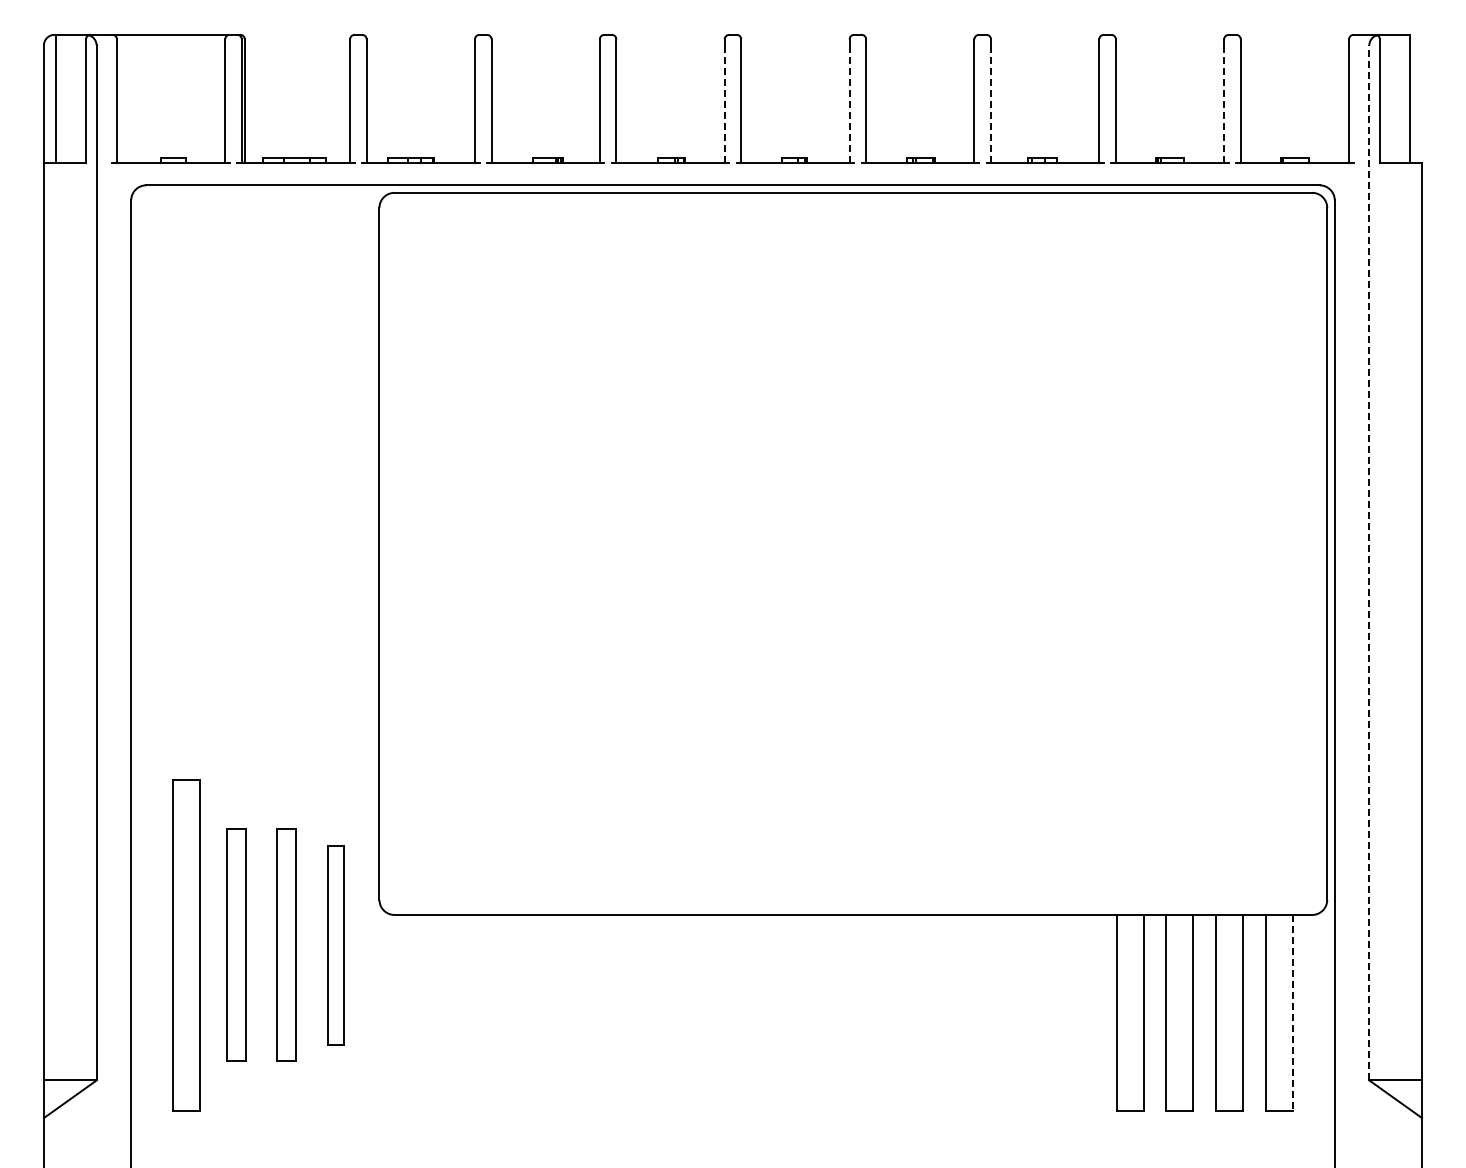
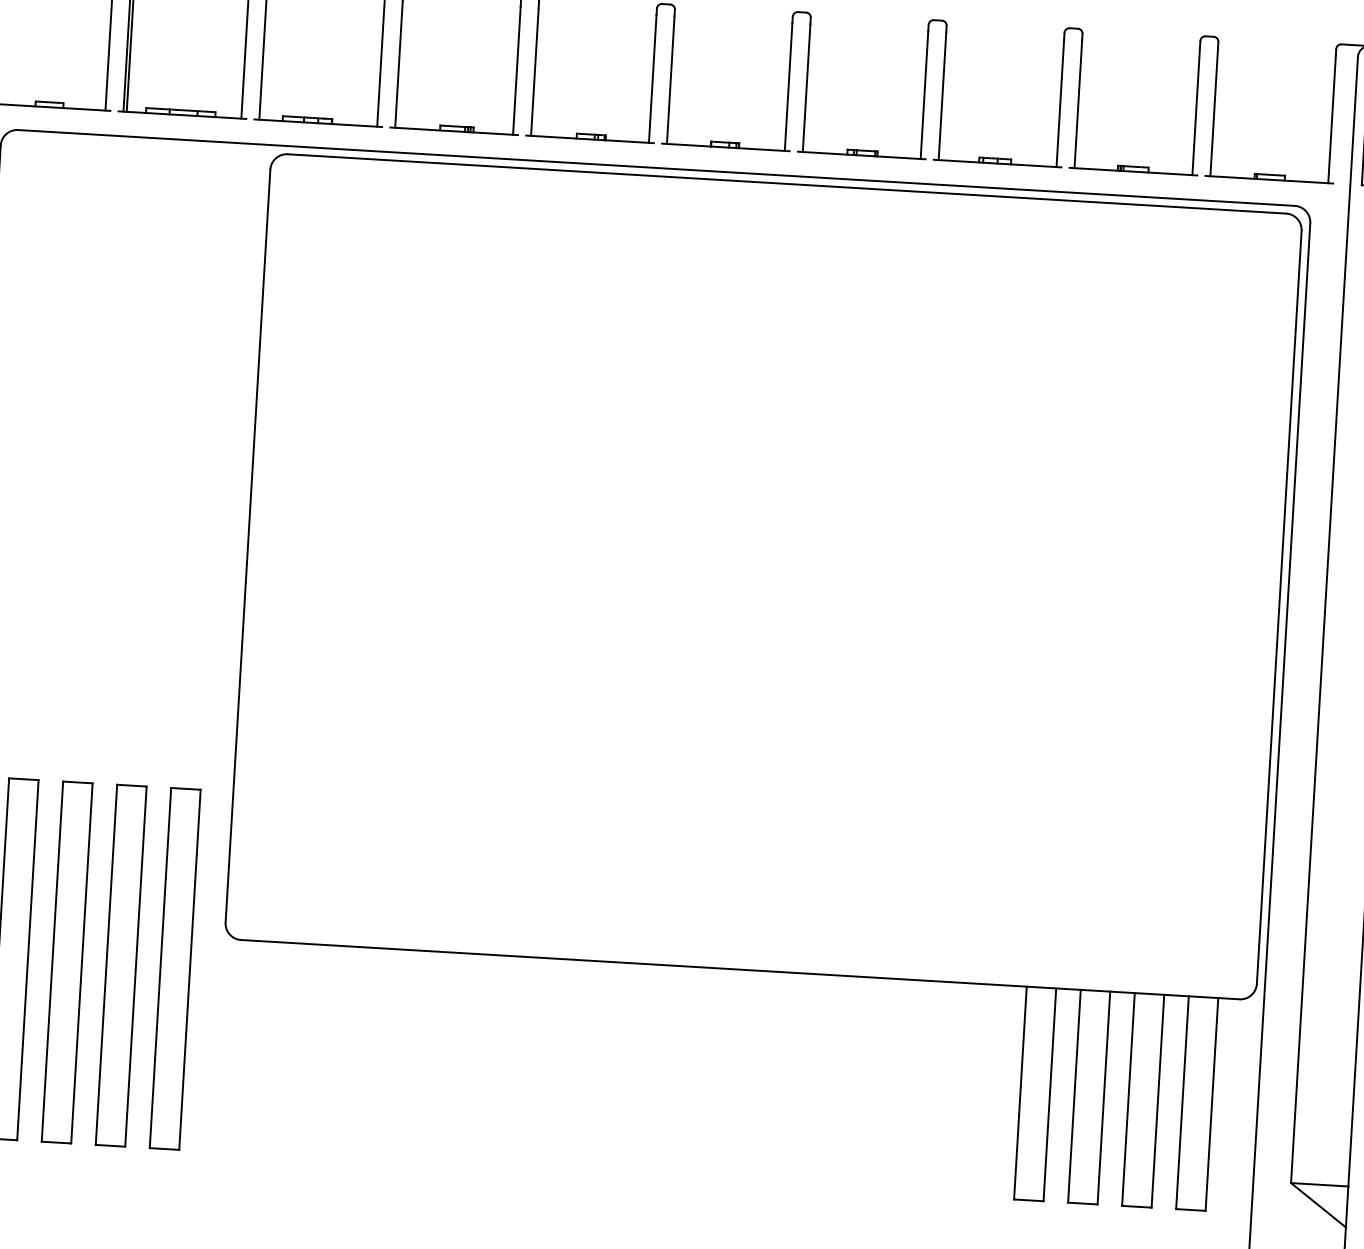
line: (724, 104) -> (652, 79), dashed -> solid
line: (849, 104) -> (788, 87), dashed -> solid
line: (991, 104) -> (942, 96), dashed -> solid
line: (1224, 104) -> (1196, 111), dashed -> solid
line: (1369, 562) -> (1324, 619), dashed -> solid
part: (236, 945) -> (67, 963), size x1.43
part: (286, 945) -> (121, 966), size x1.43
part: (335, 945) -> (174, 969), size x1.67
line: (1292, 1012) -> (1211, 1104), dashed -> solid

